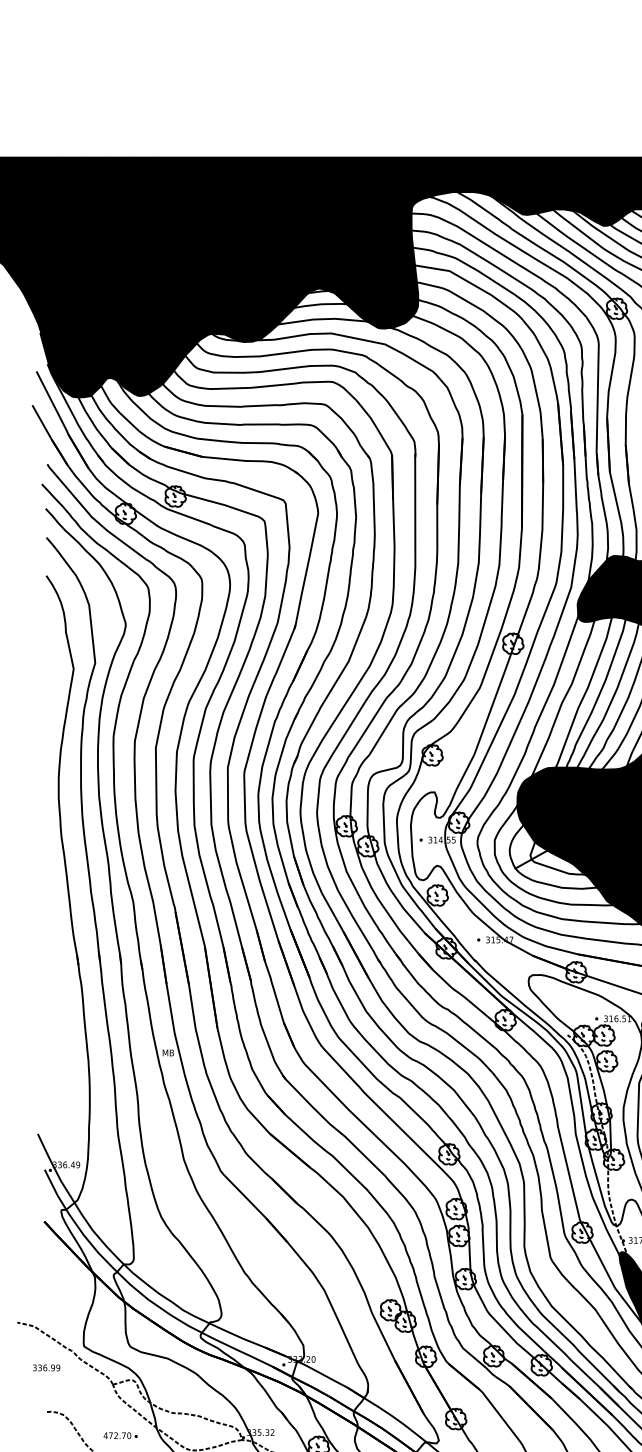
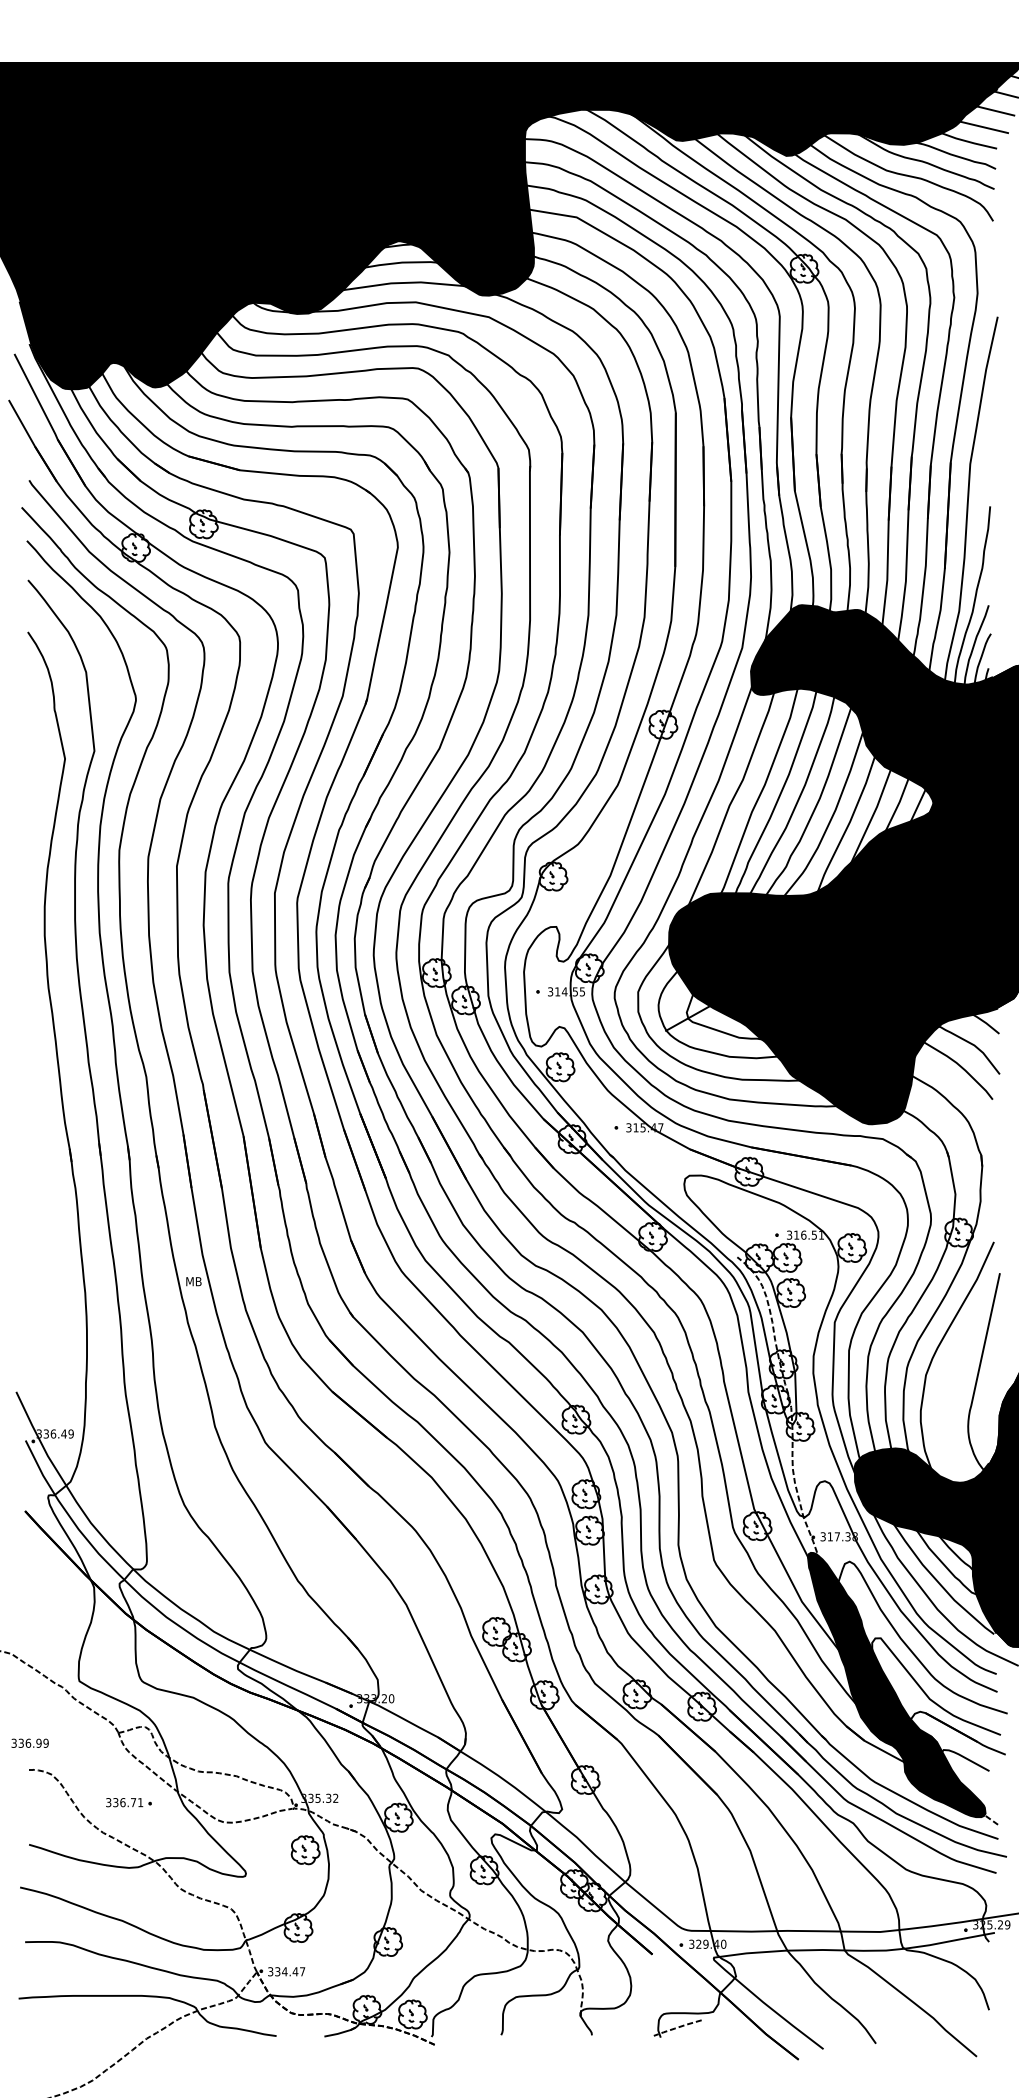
text: (46, 1367) -> (29, 1742), moved
text: (117, 1435) -> (124, 1802), 472.70 -> 336.71

